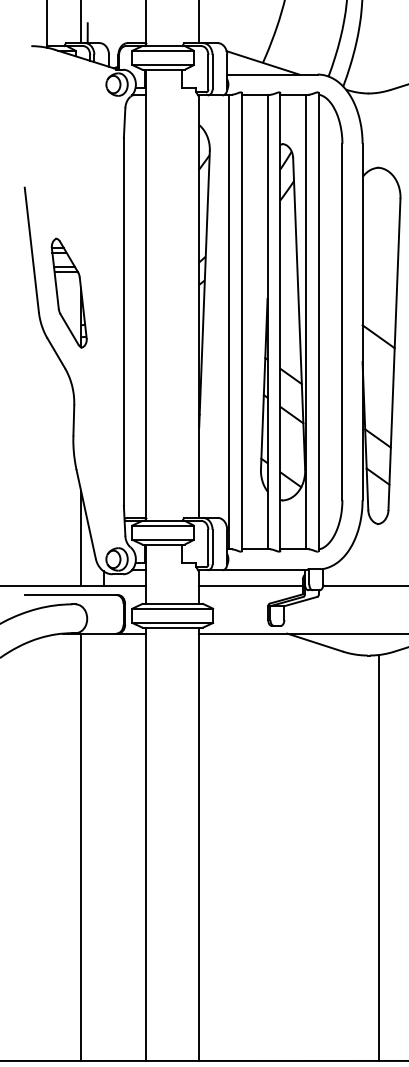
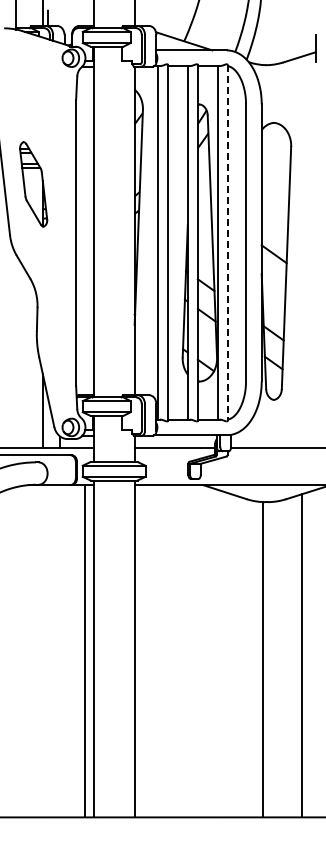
part: (69, 293) -> (33, 184), moved
line: (318, 321) -> (227, 242), solid -> dashed
line: (80, 847) -> (84, 651), moved
line: (379, 857) -> (263, 659), moved

